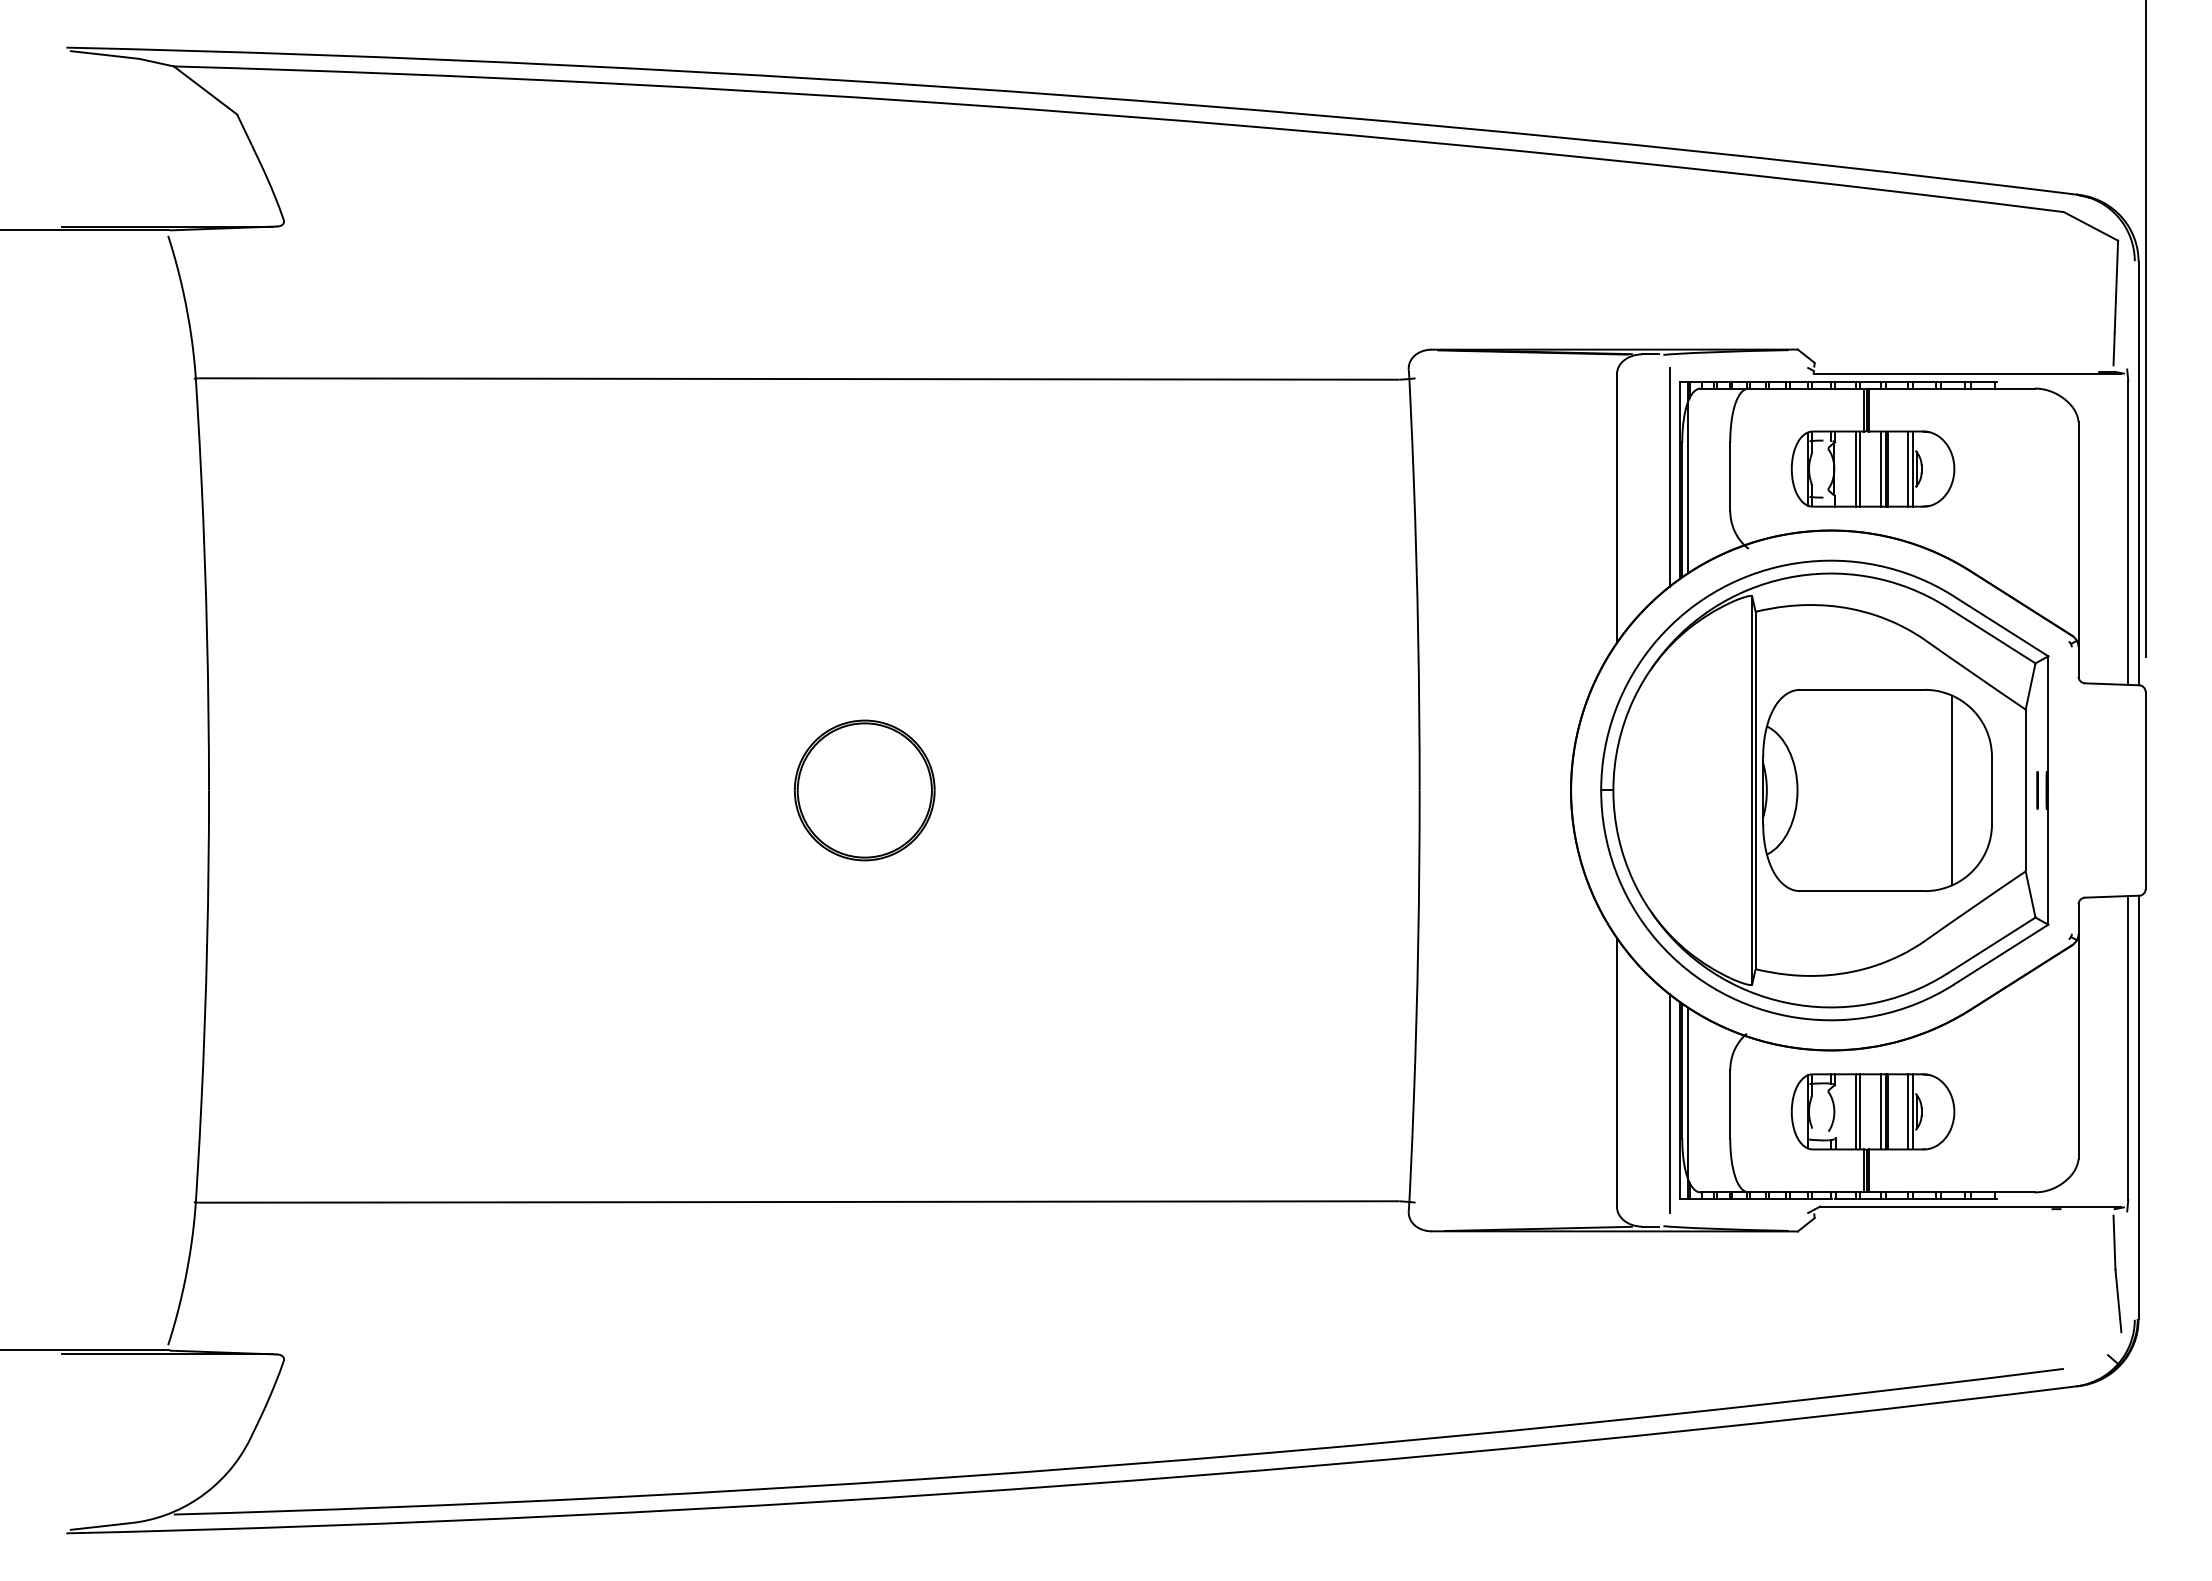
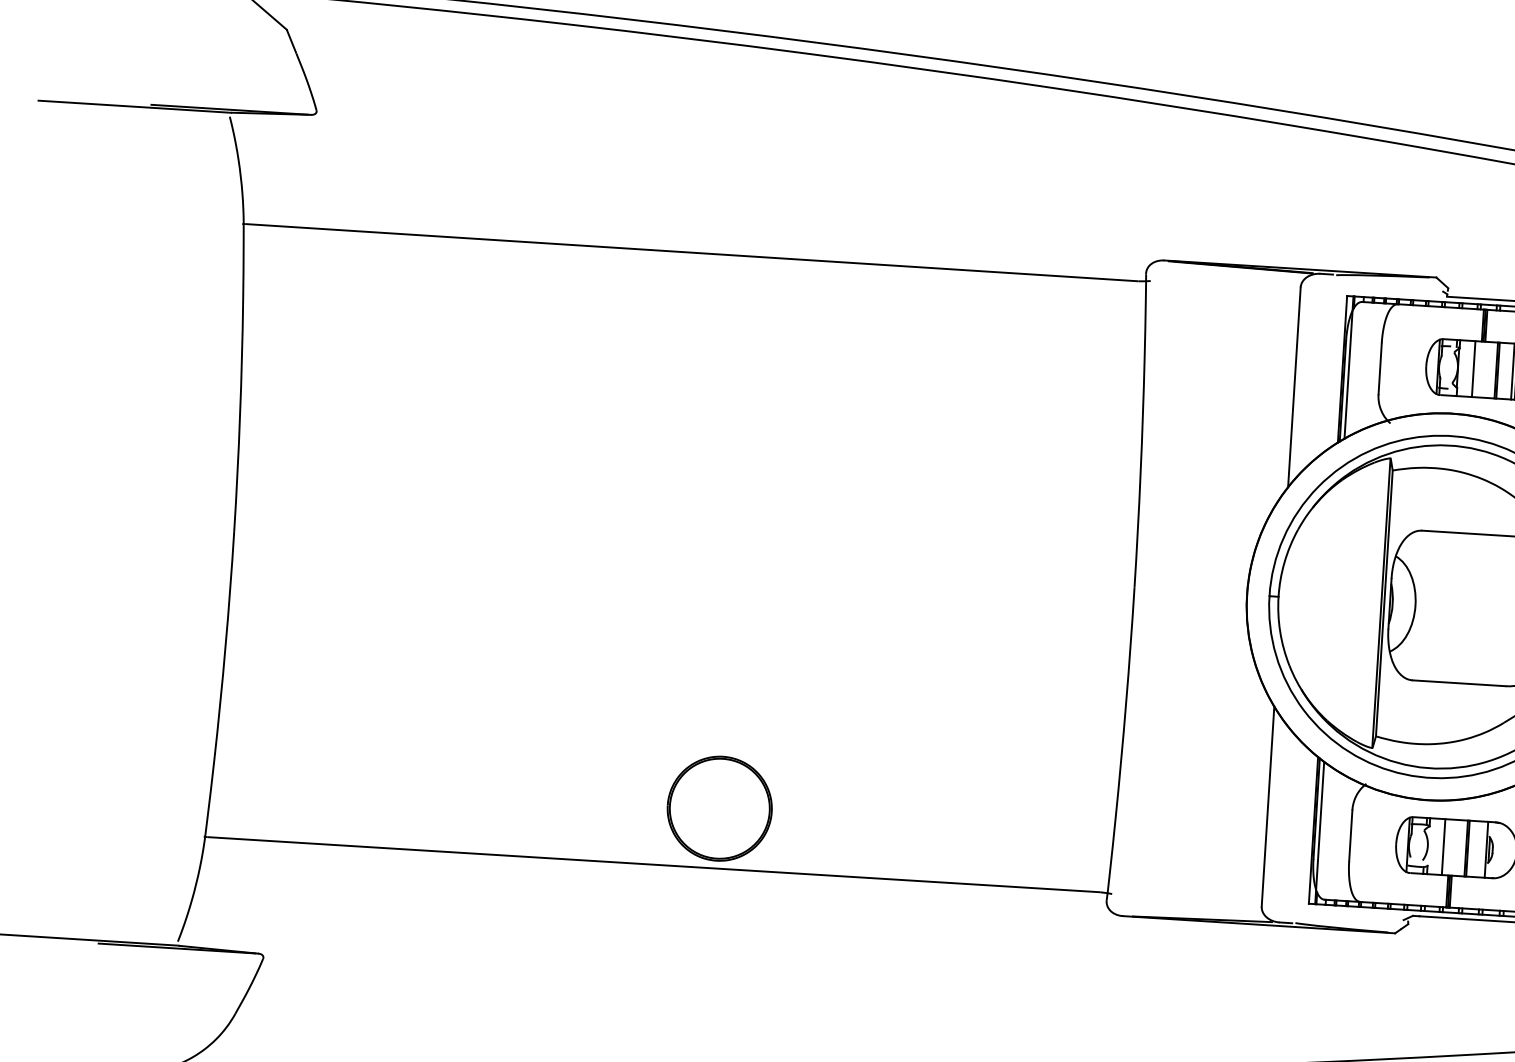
line: (1859, 468) -> (1476, 368), removed
line: (1881, 468) -> (1493, 369), removed
line: (1669, 476) -> (1334, 365), removed
part: (864, 790) -> (719, 808), moved
line: (1669, 1103) -> (1305, 832), removed
line: (1859, 1111) -> (1446, 847), removed
line: (1881, 1111) -> (1462, 848), removed
line: (1908, 1111) -> (1483, 849), removed

